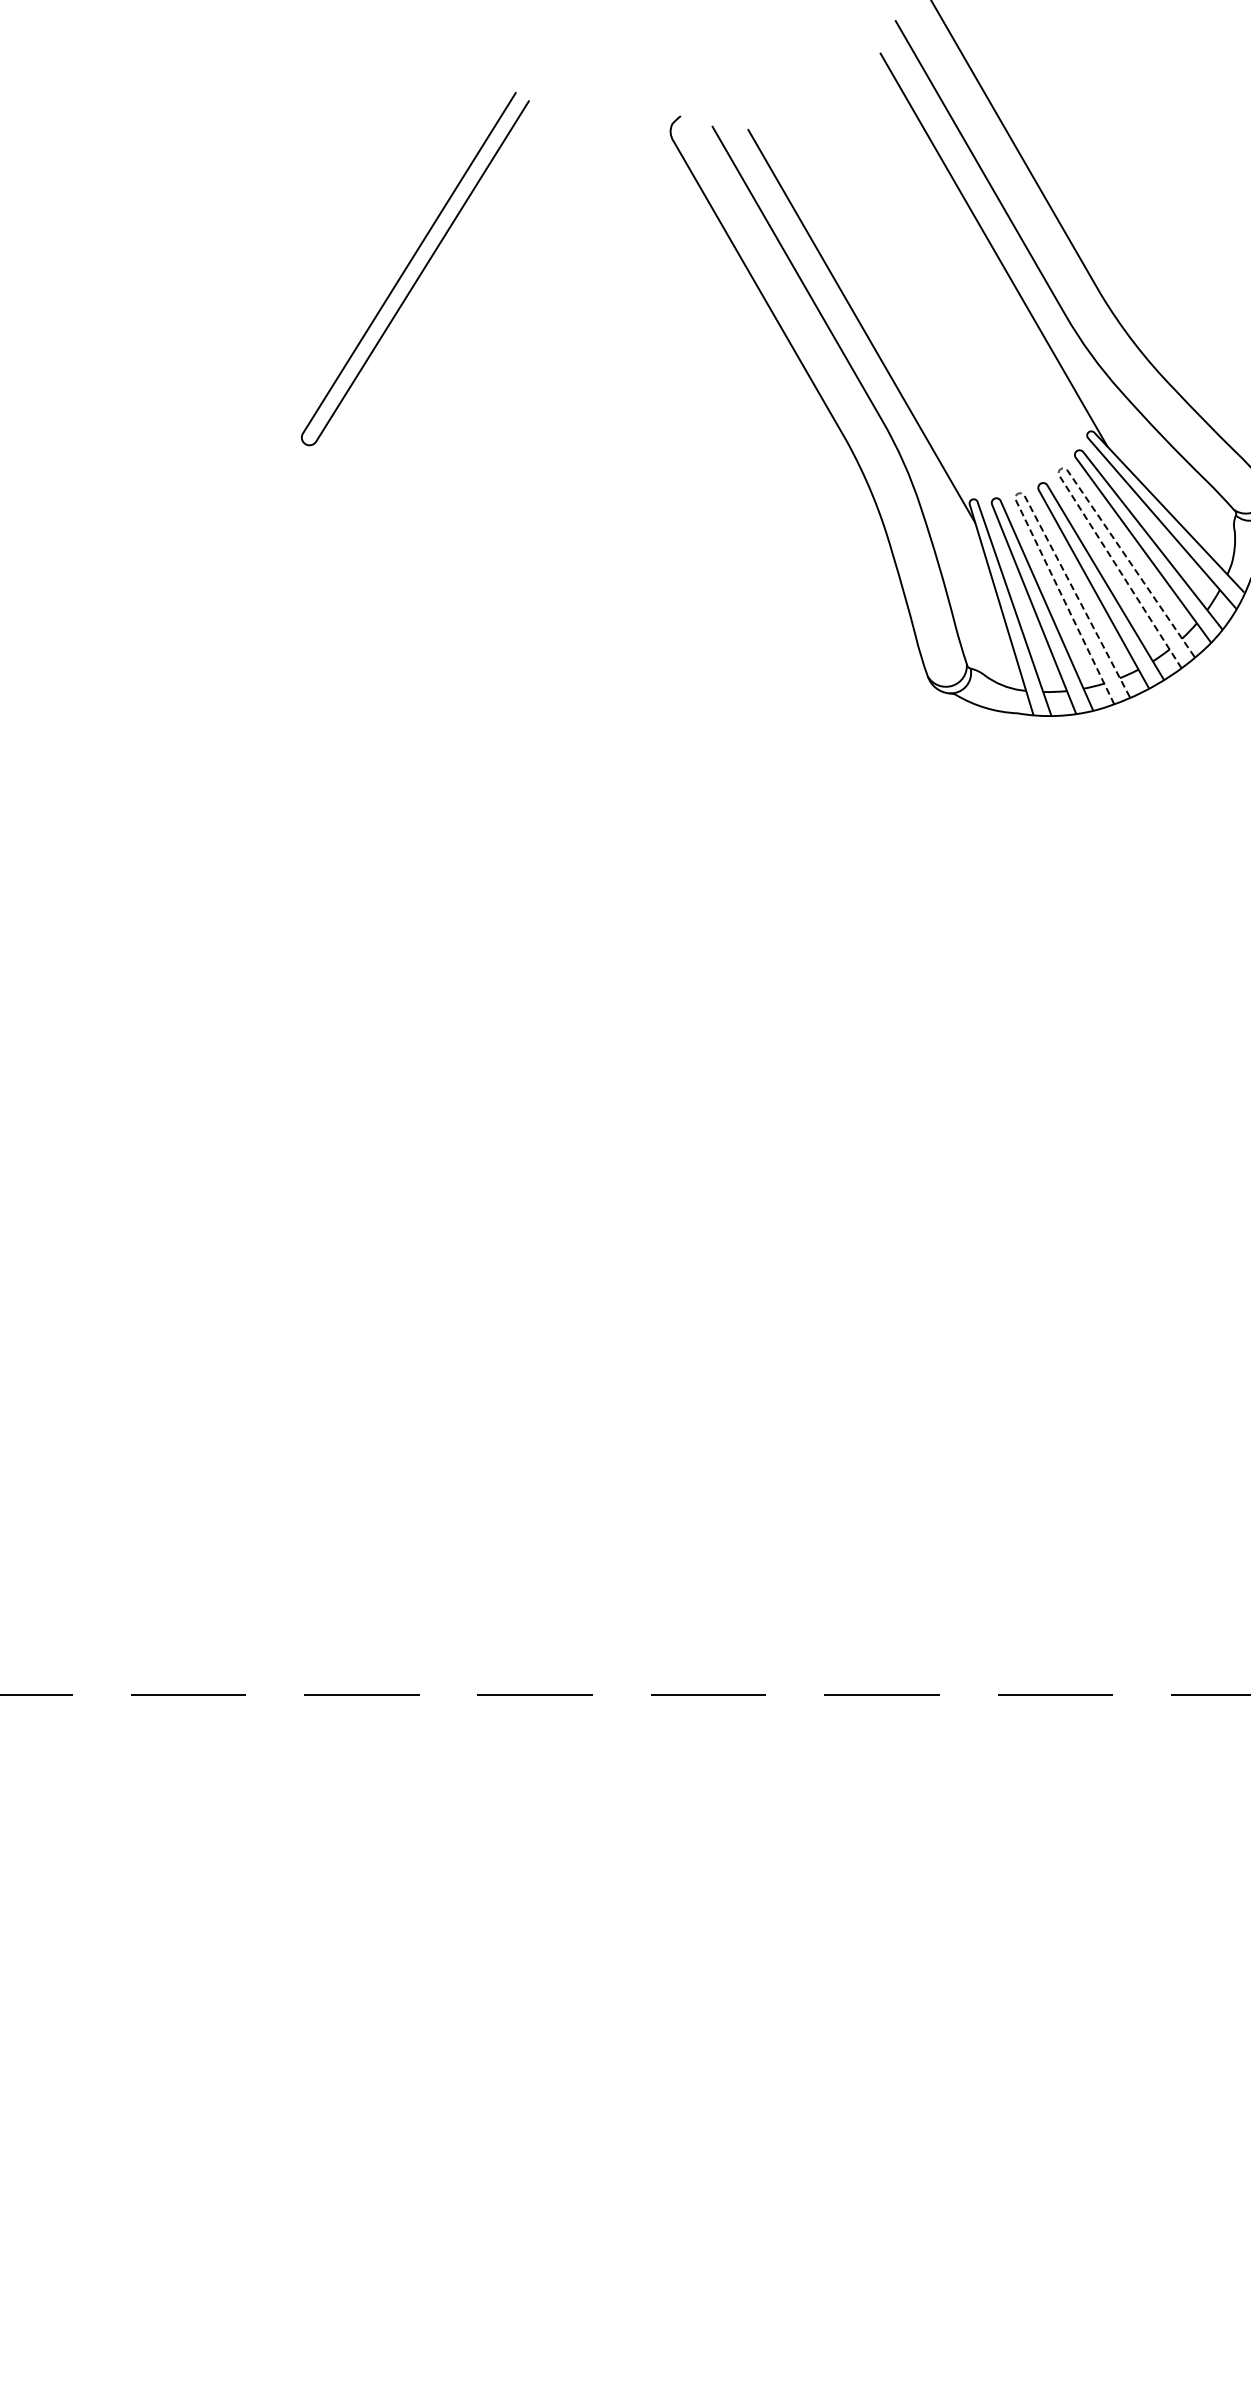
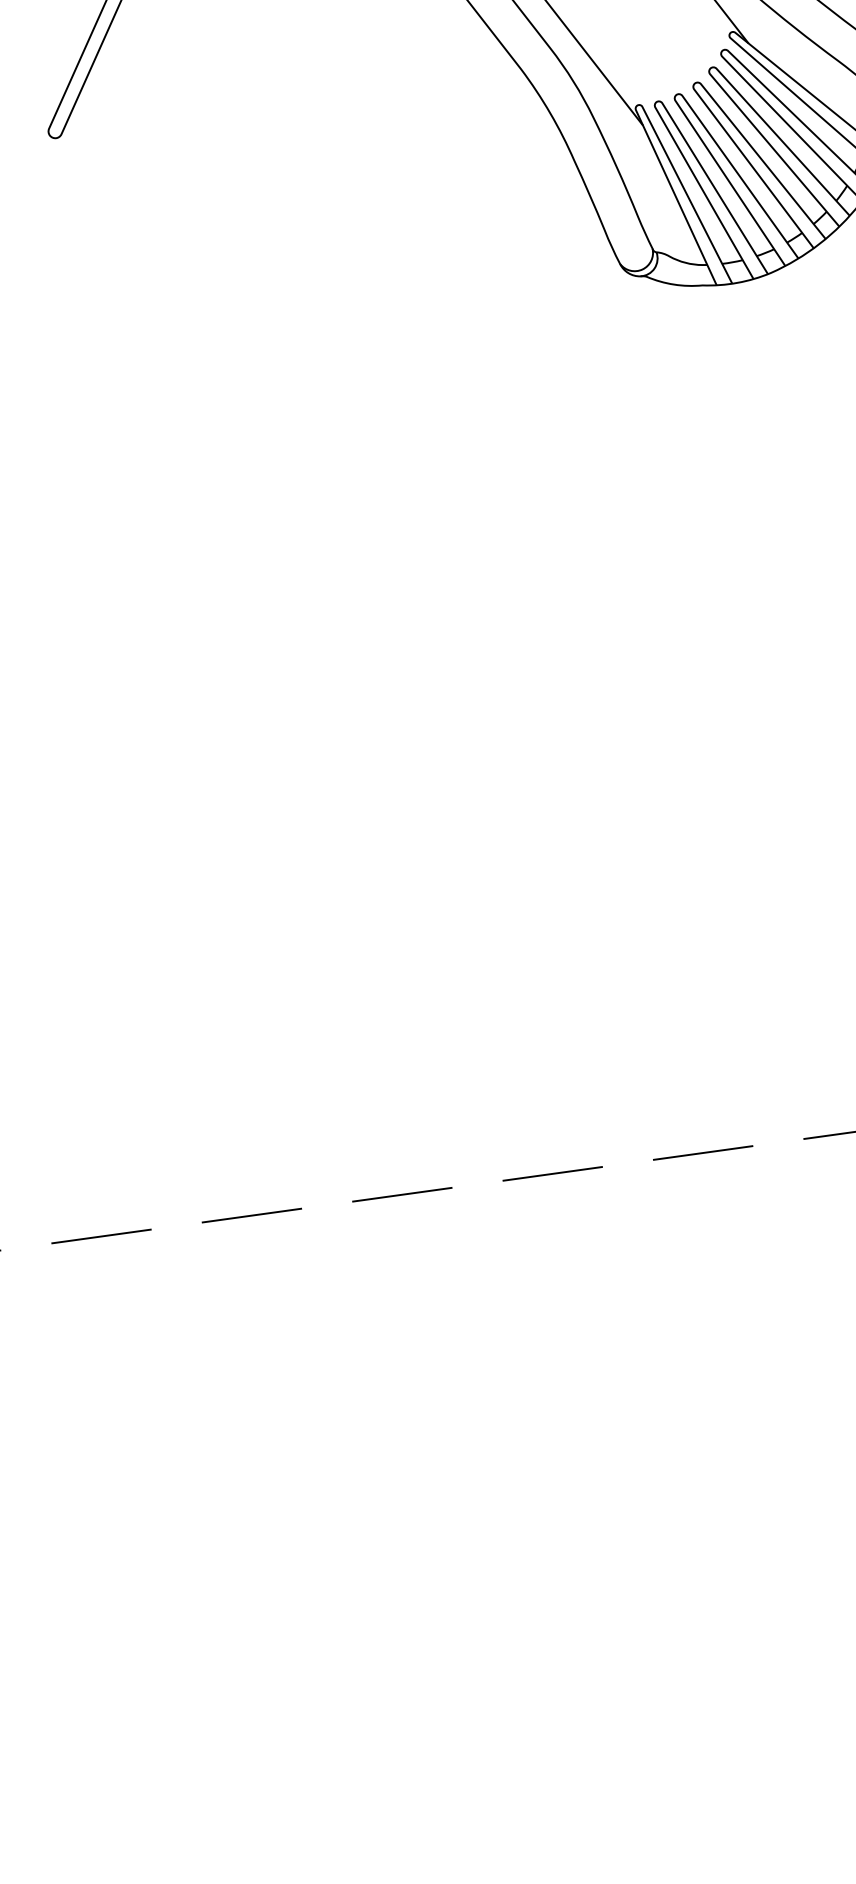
line: (1060, 469) -> (710, 68), dashed -> solid
line: (1018, 493) -> (676, 94), dashed -> solid

